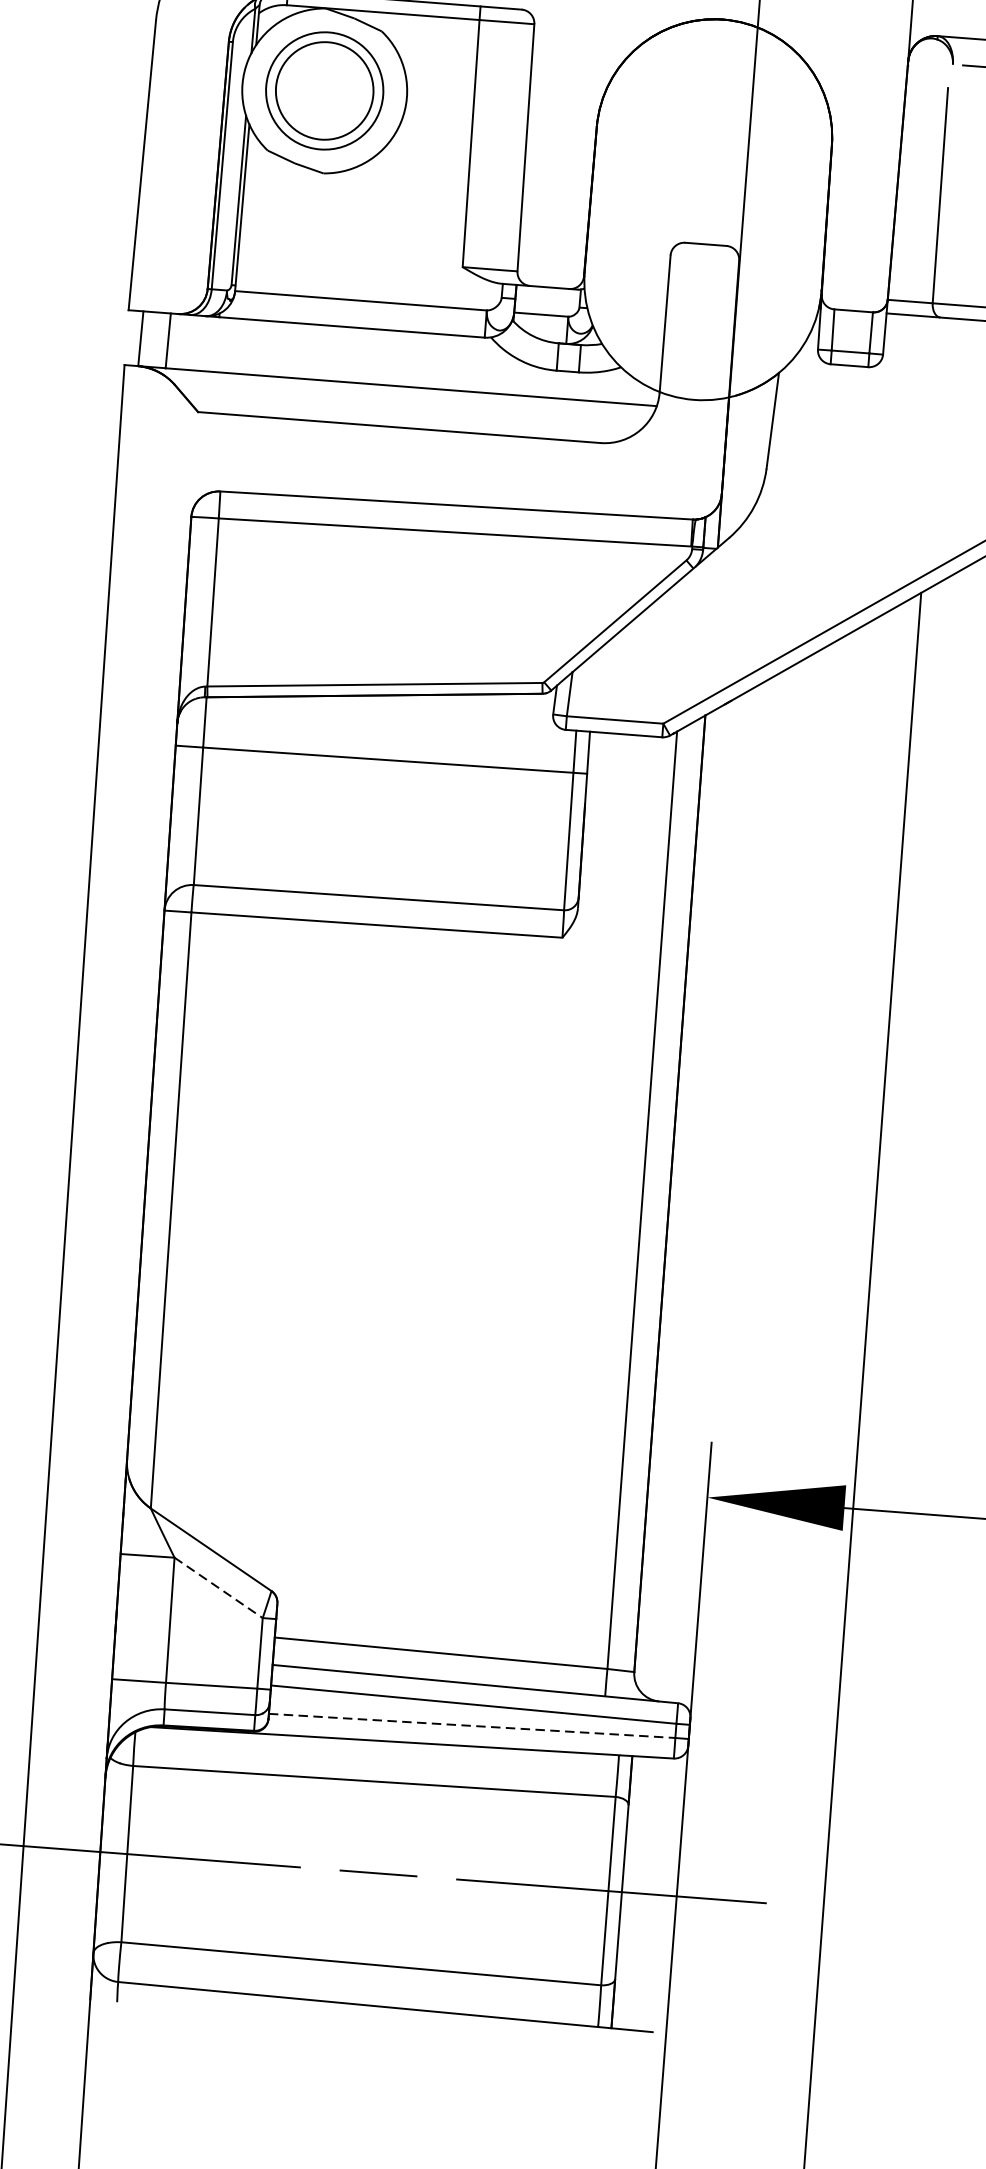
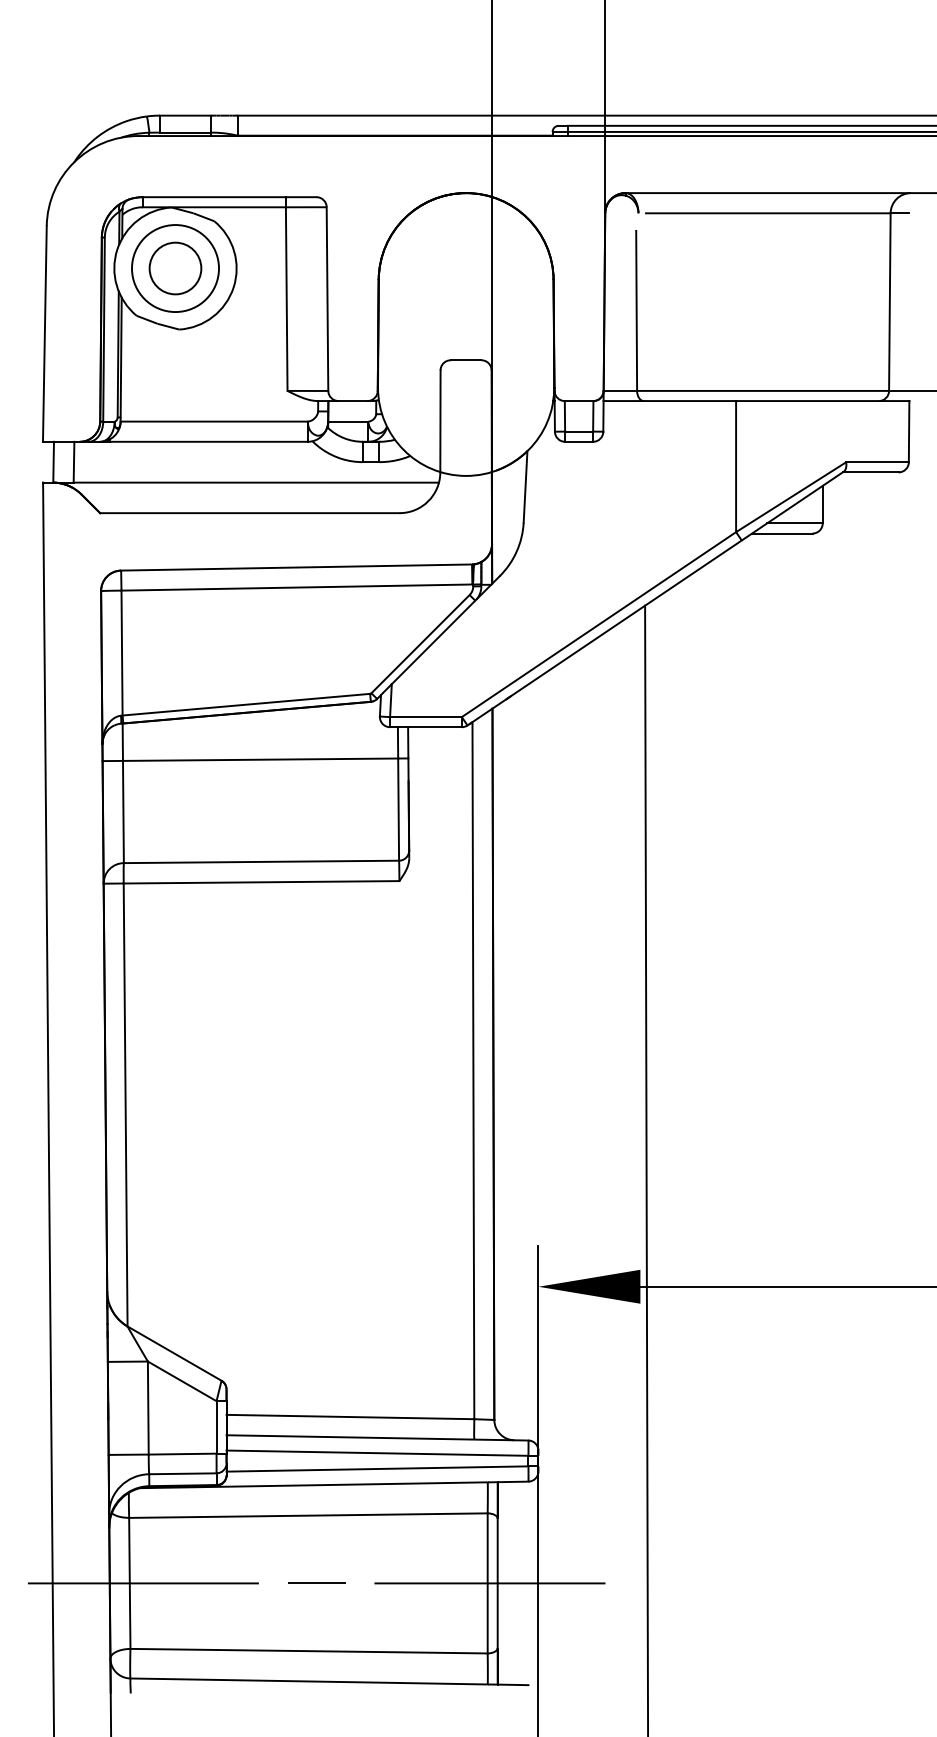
circle: (324, 90) -> (175, 268), size x0.71
line: (218, 1588) -> (182, 1381), dashed -> solid
line: (472, 1726) -> (377, 1469), dashed -> solid

